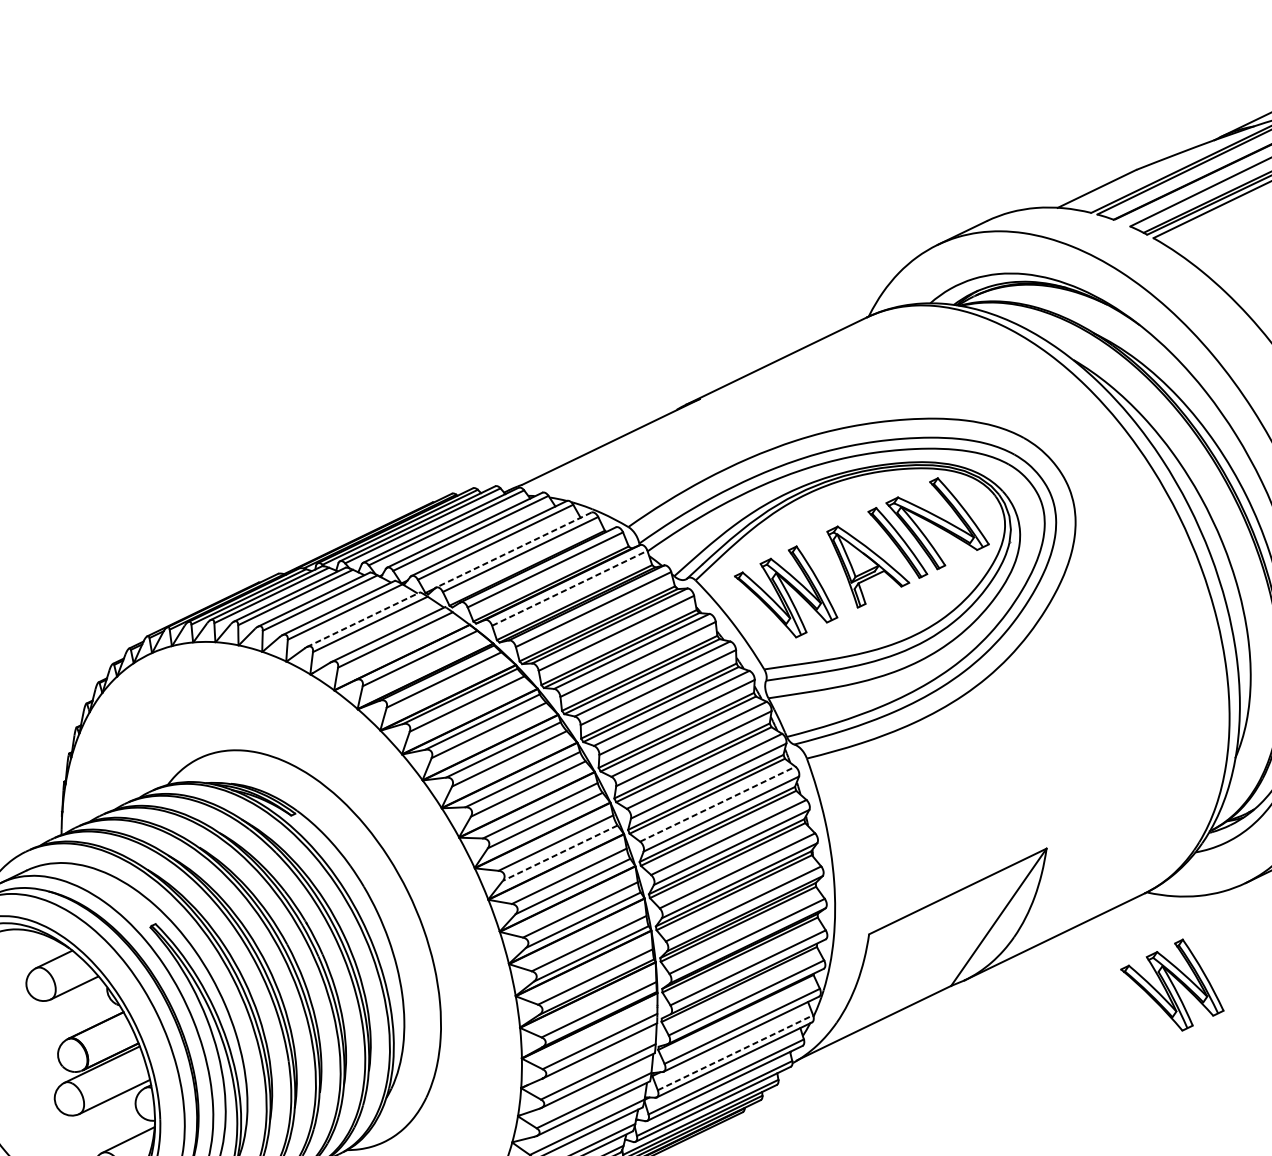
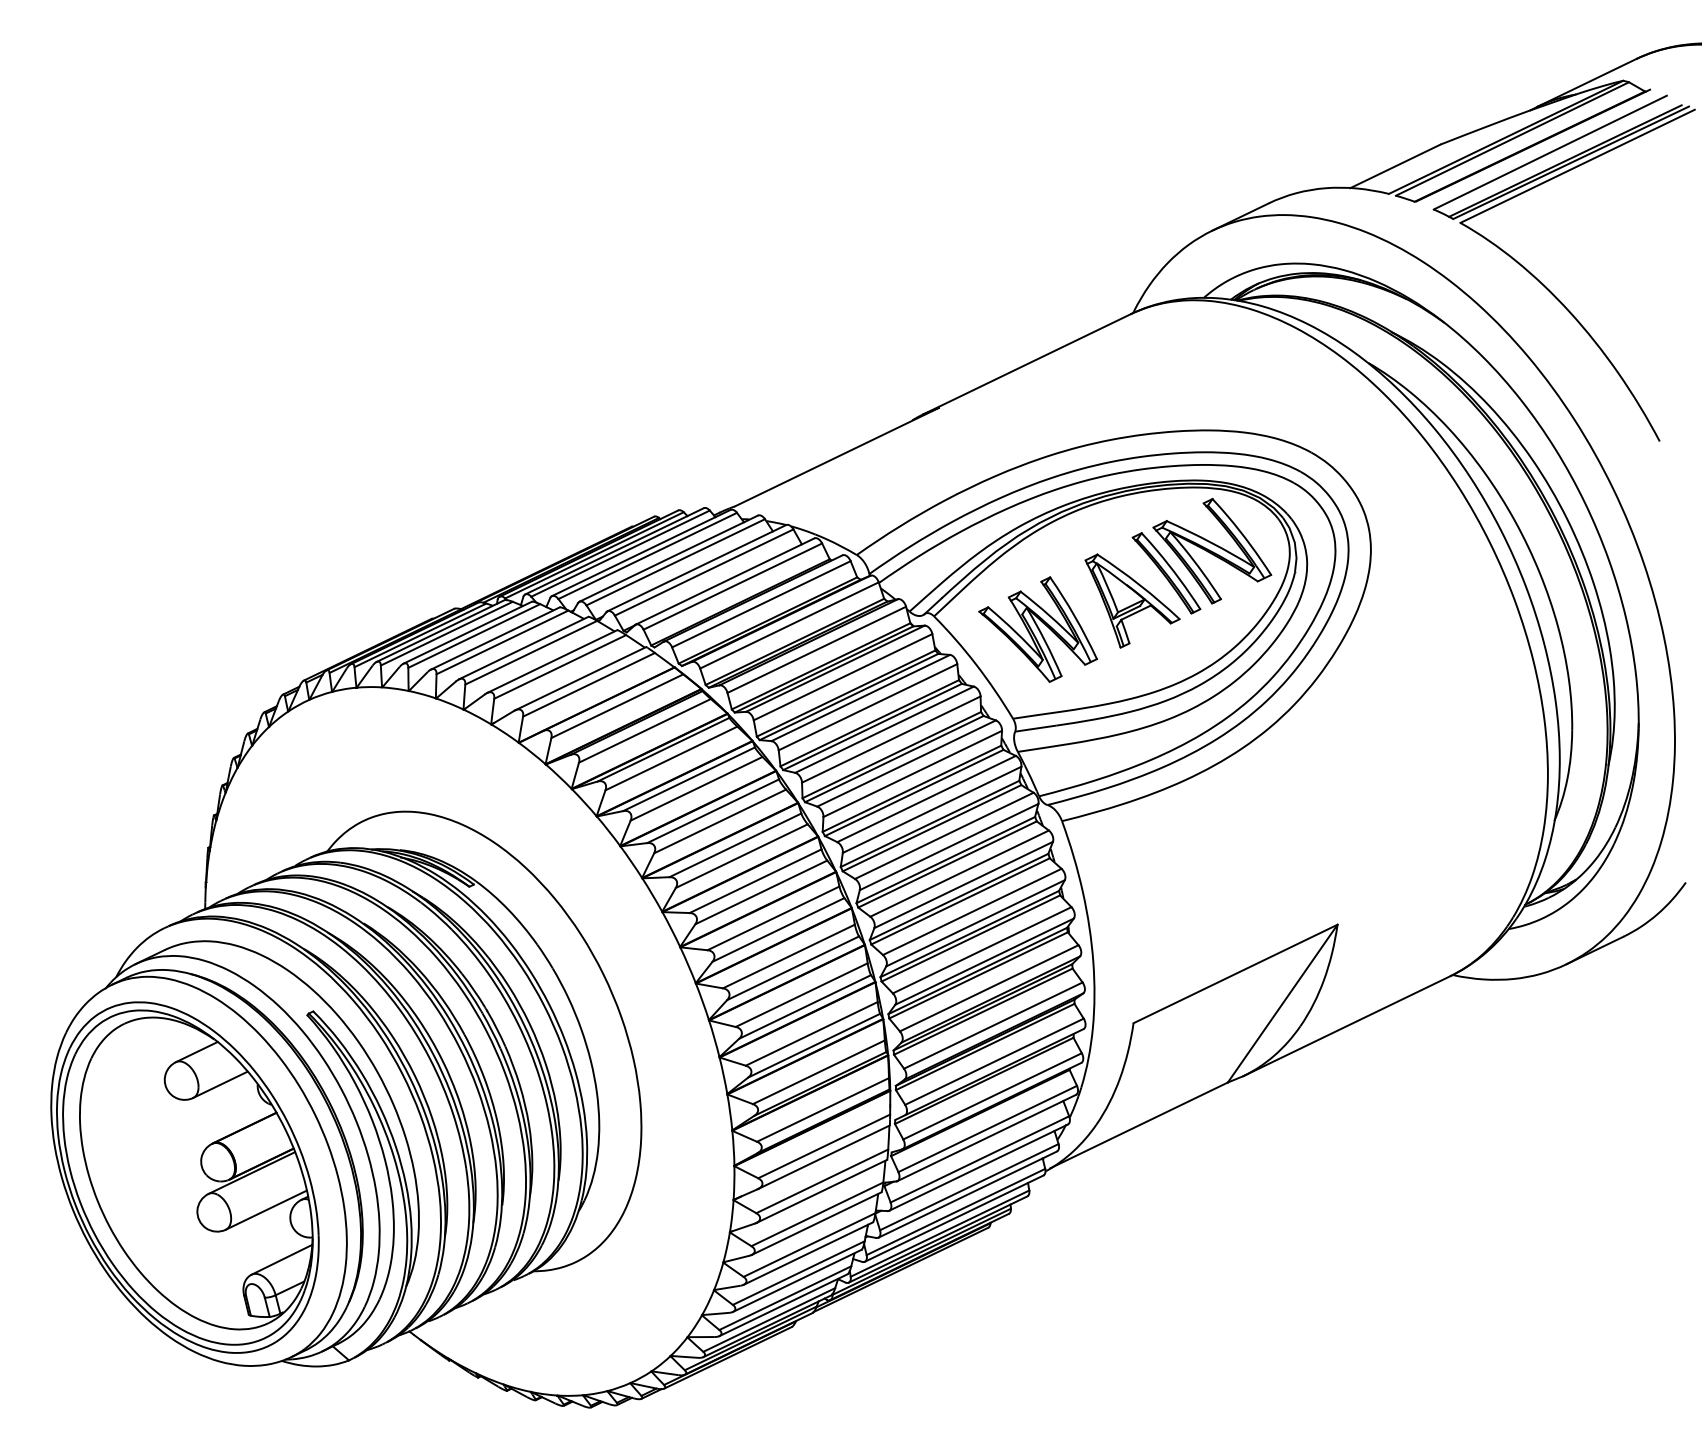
line: (513, 550) -> (724, 581), dashed -> solid
line: (569, 588) -> (789, 625), dashed -> solid
line: (363, 619) -> (552, 661), dashed -> solid
line: (718, 804) -> (960, 873), dashed -> solid
line: (560, 853) -> (778, 930), dashed -> solid
part: (1171, 985) -> (1481, 1081), removed
line: (735, 1052) -> (980, 1159), dashed -> solid

